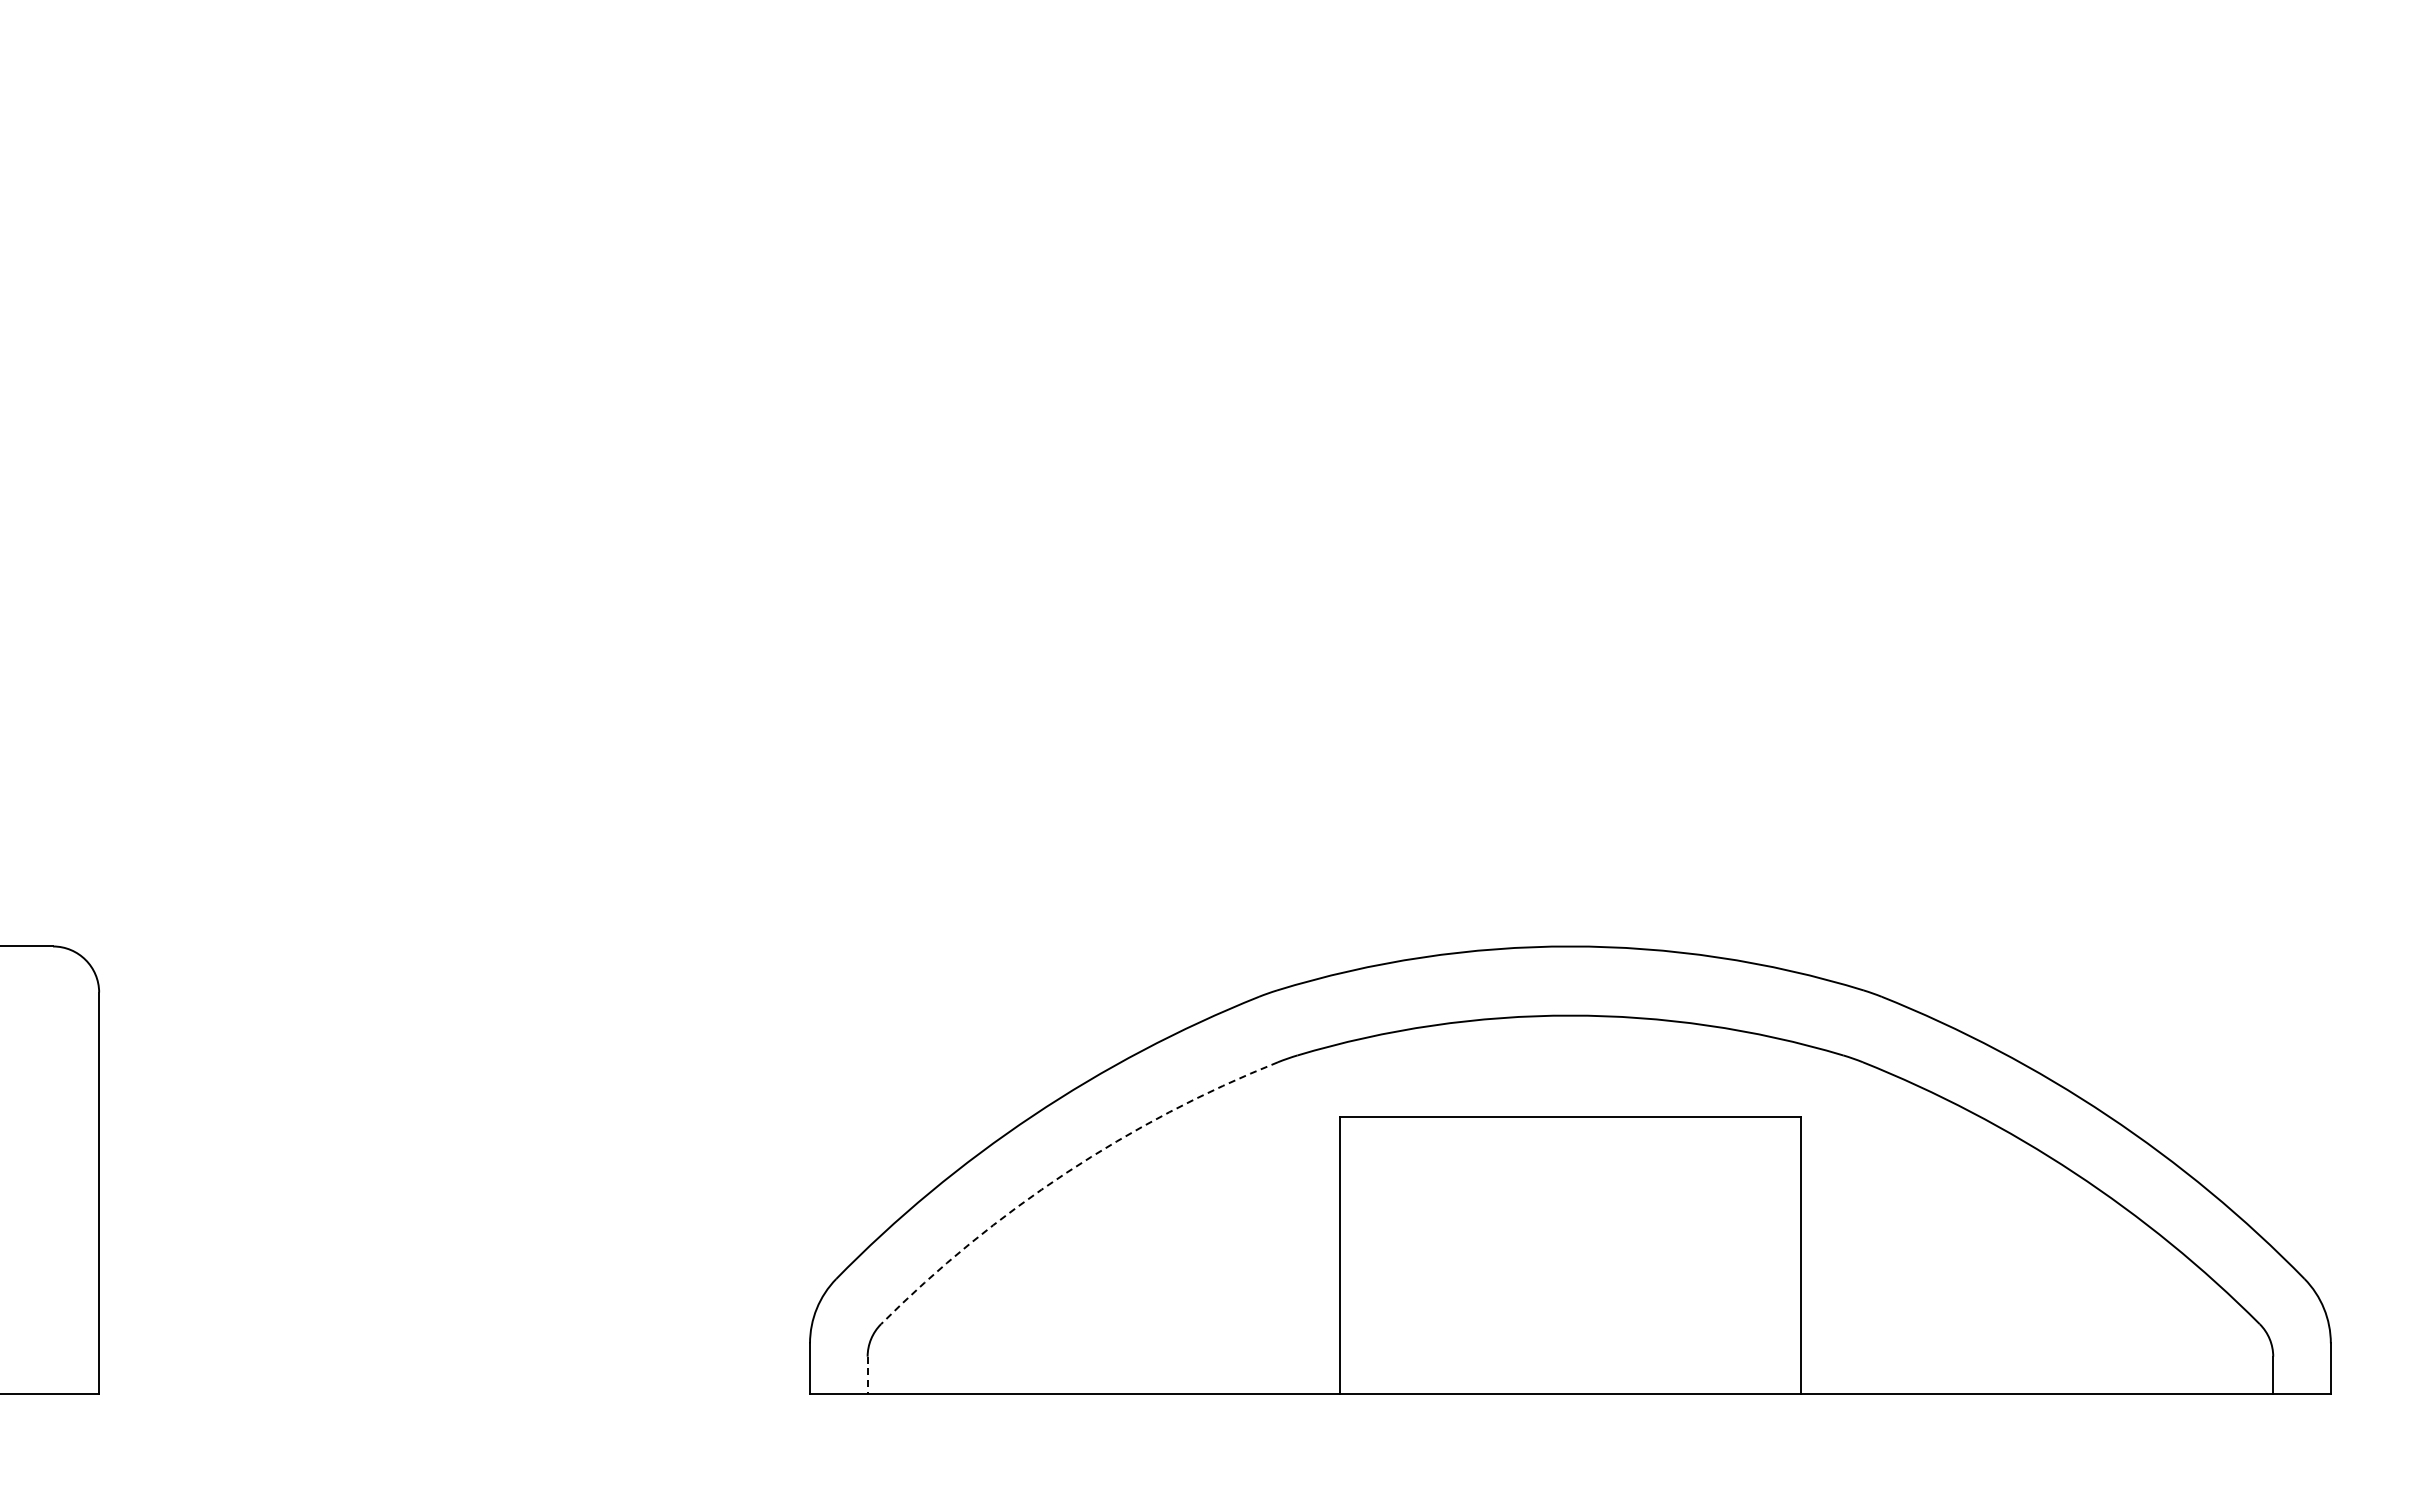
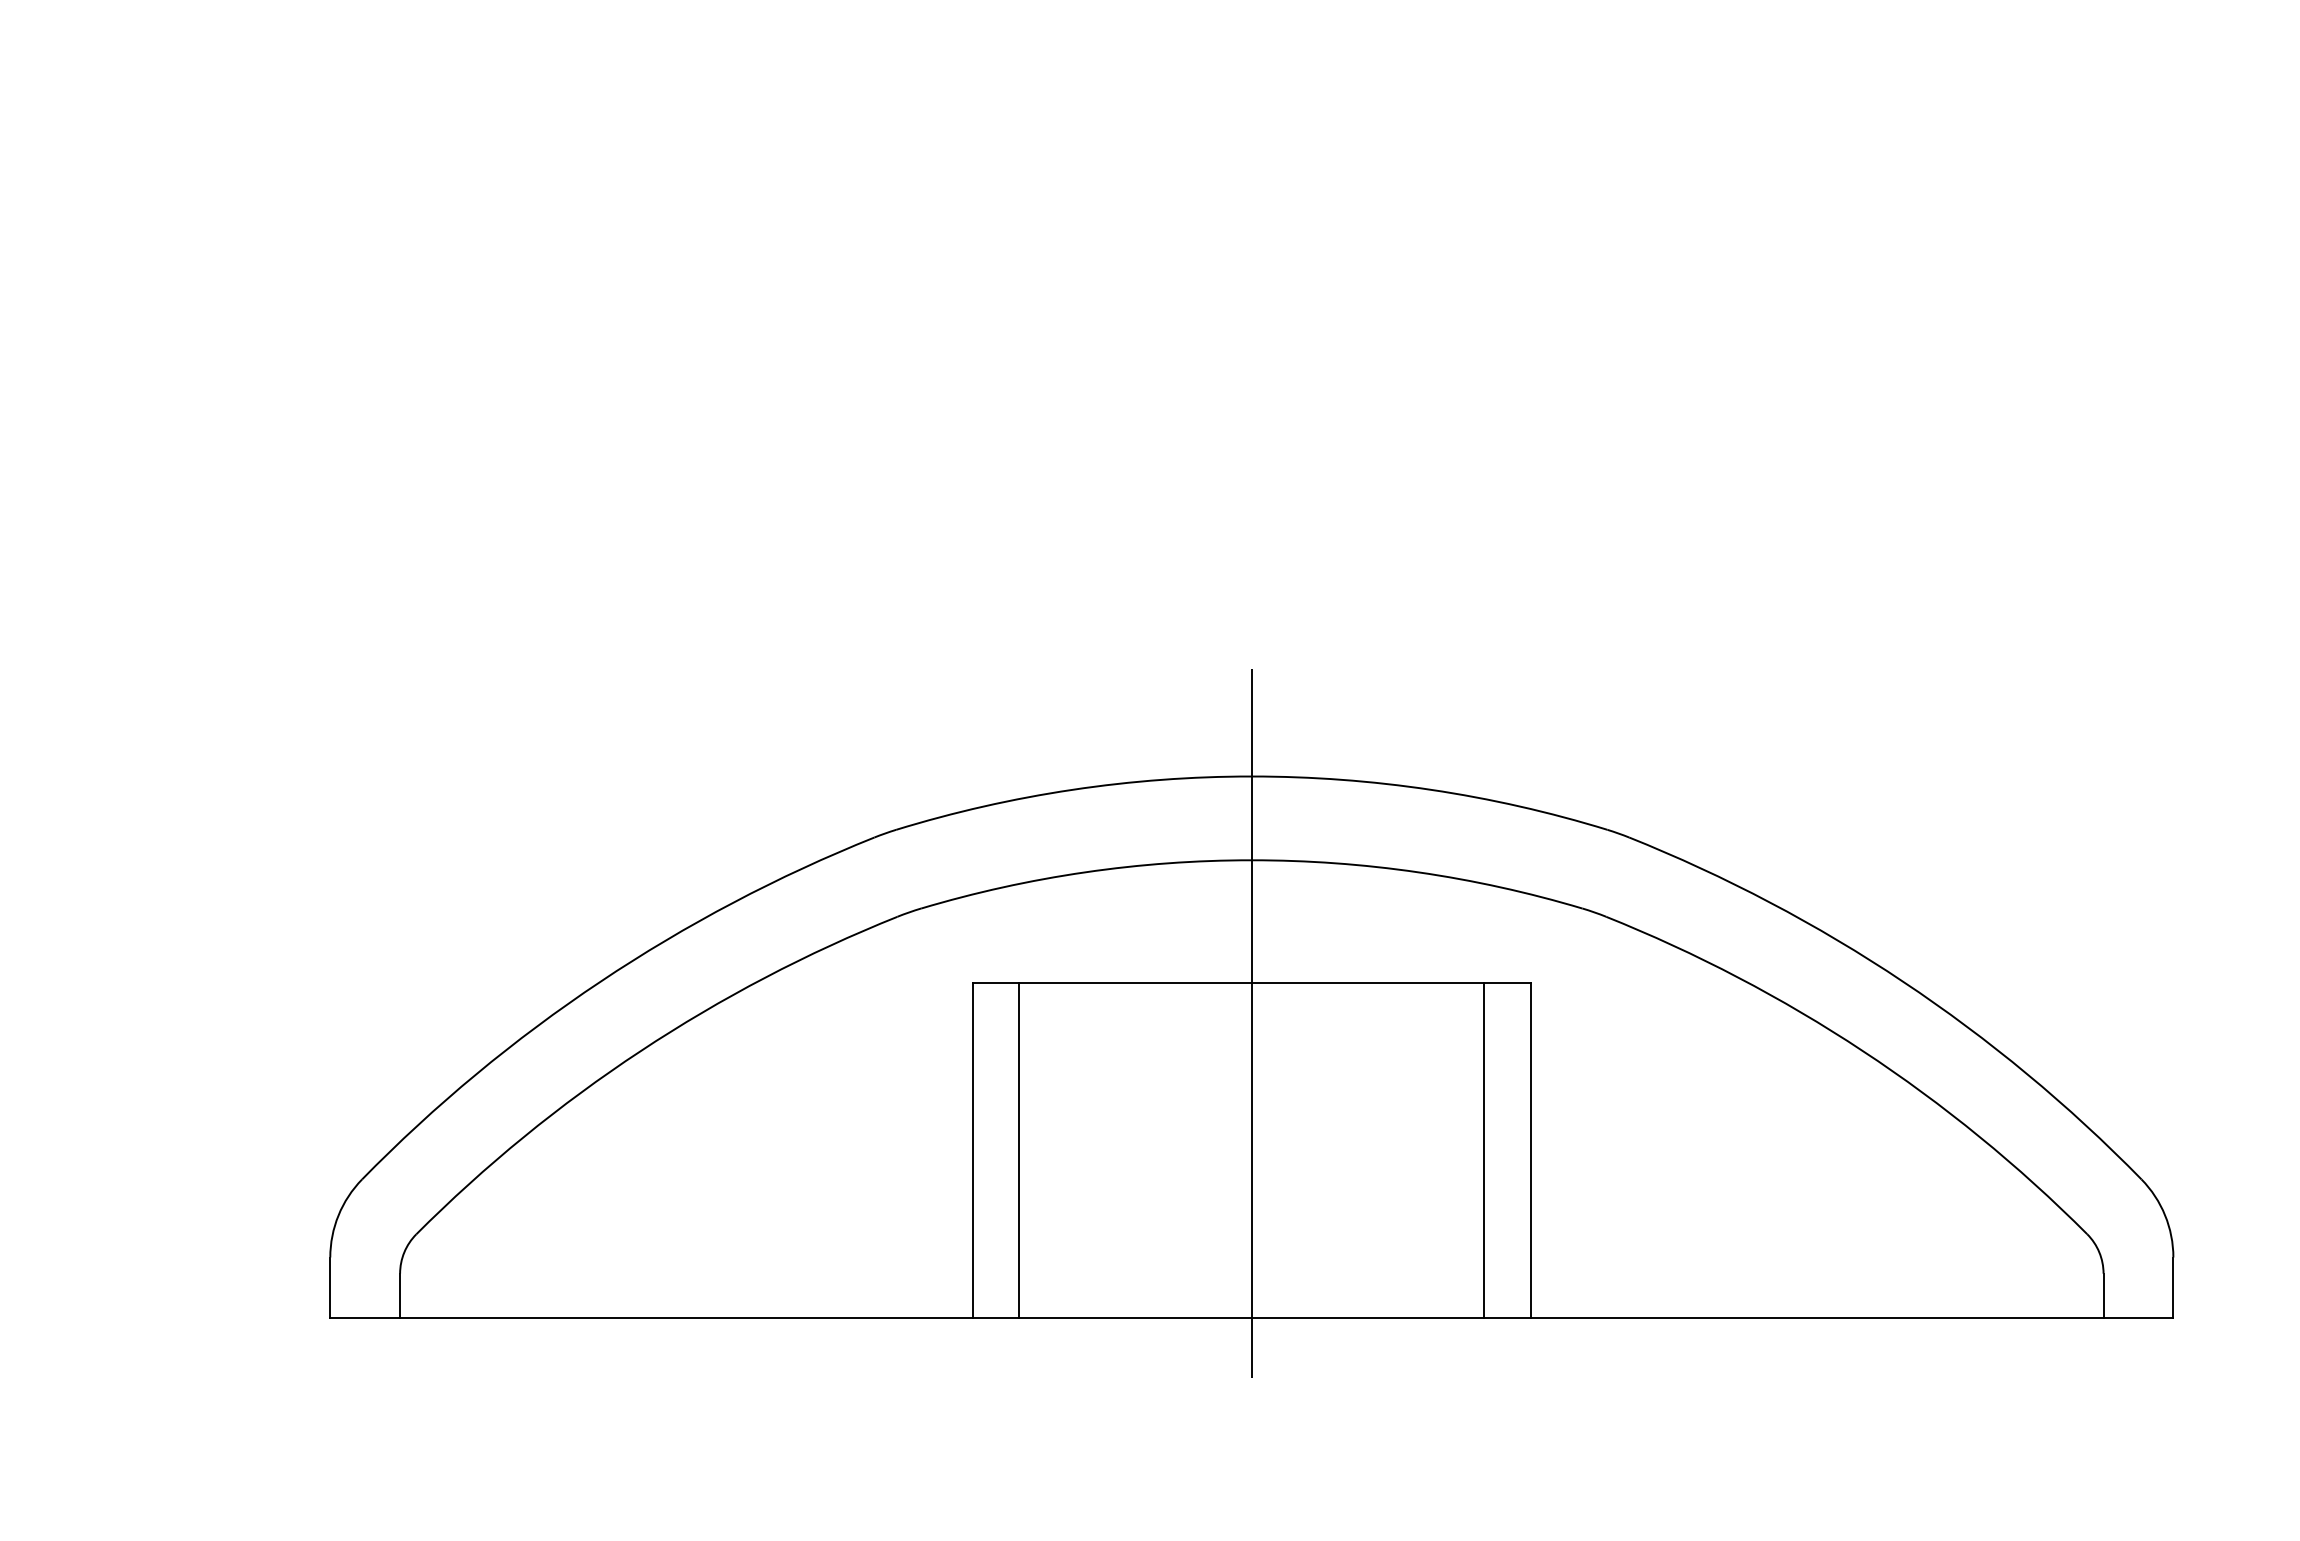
line: (1570, 1158) -> (1251, 1033), added
arc: (1066, 1173) -> (641, 1051), dashed -> solid
line: (1378, 1254) -> (1019, 1149), added
line: (1762, 1254) -> (1484, 1149), added
line: (867, 1375) -> (399, 1296), dashed -> solid

